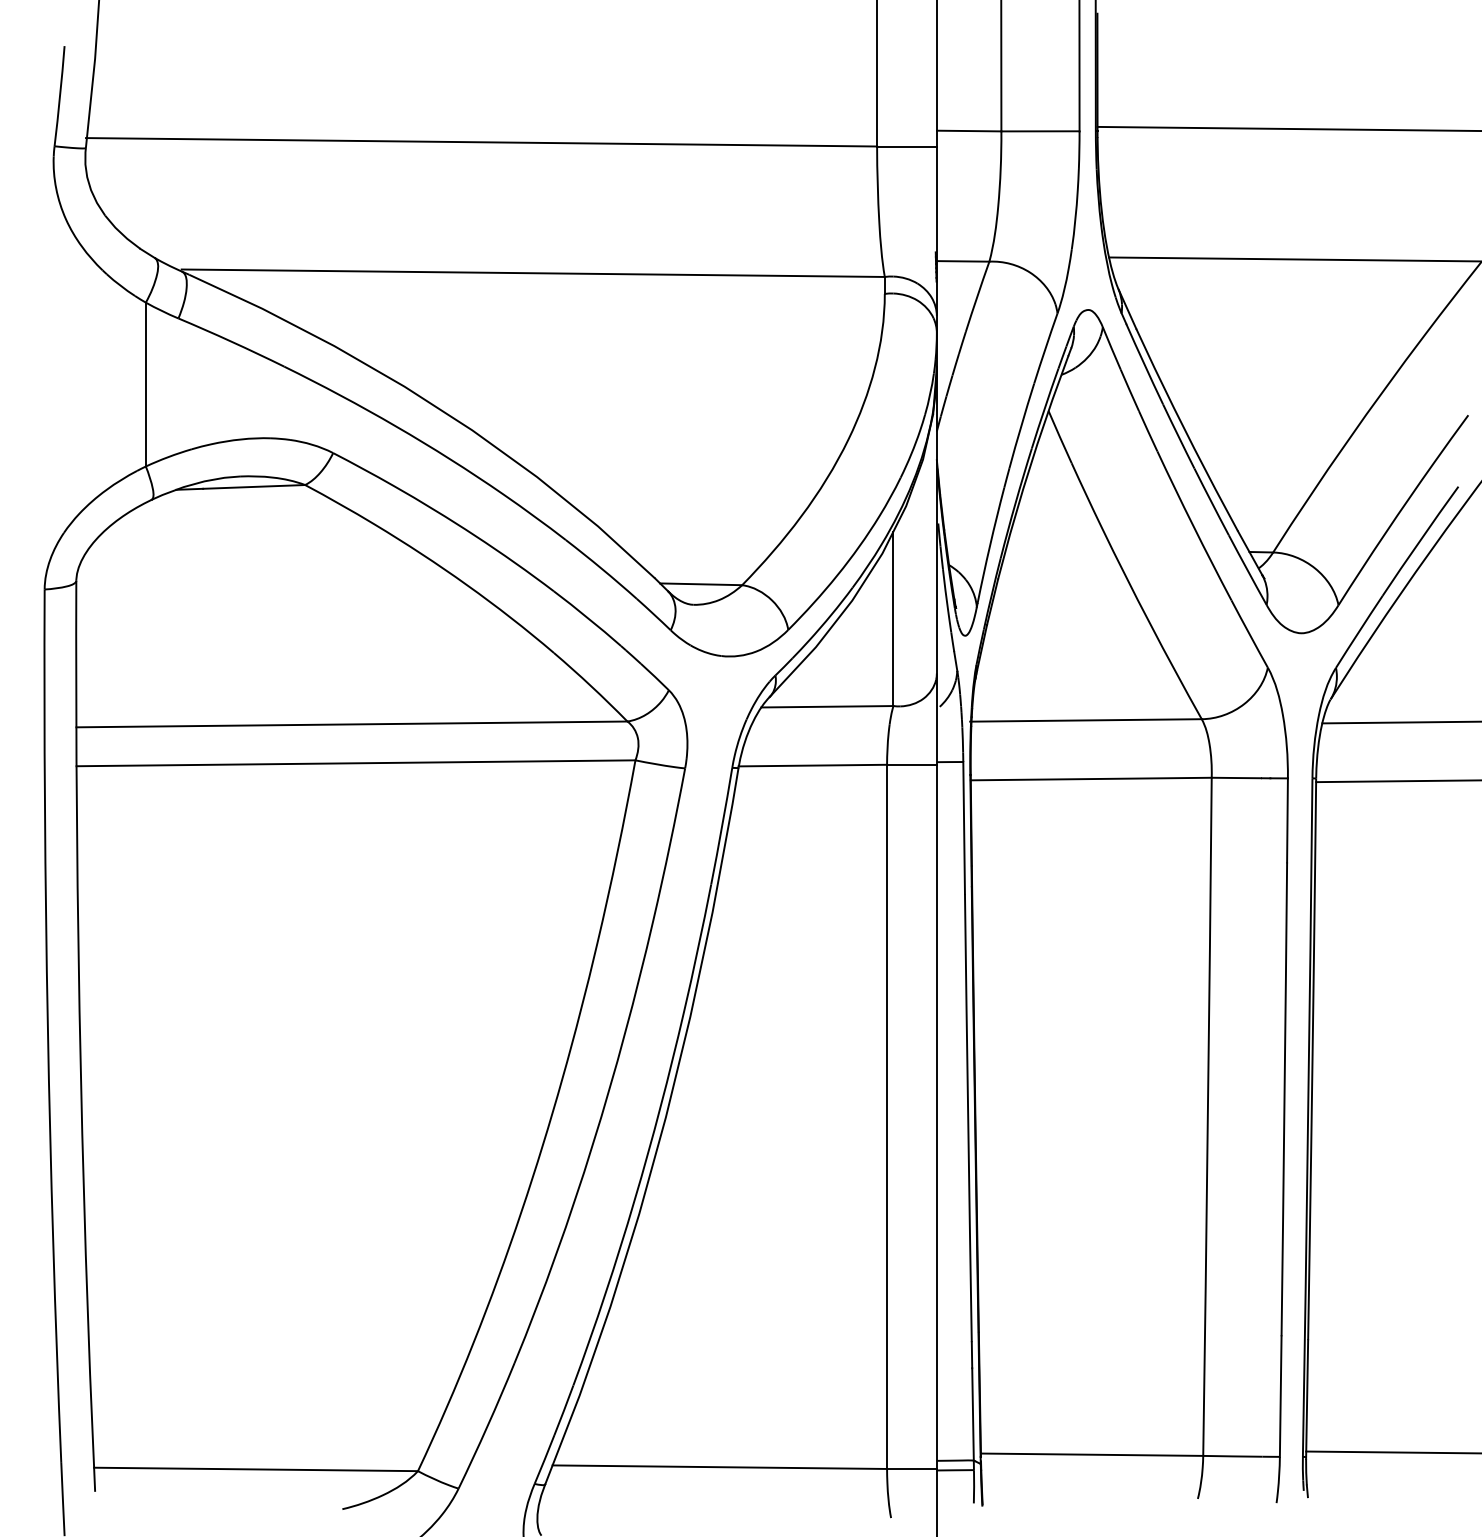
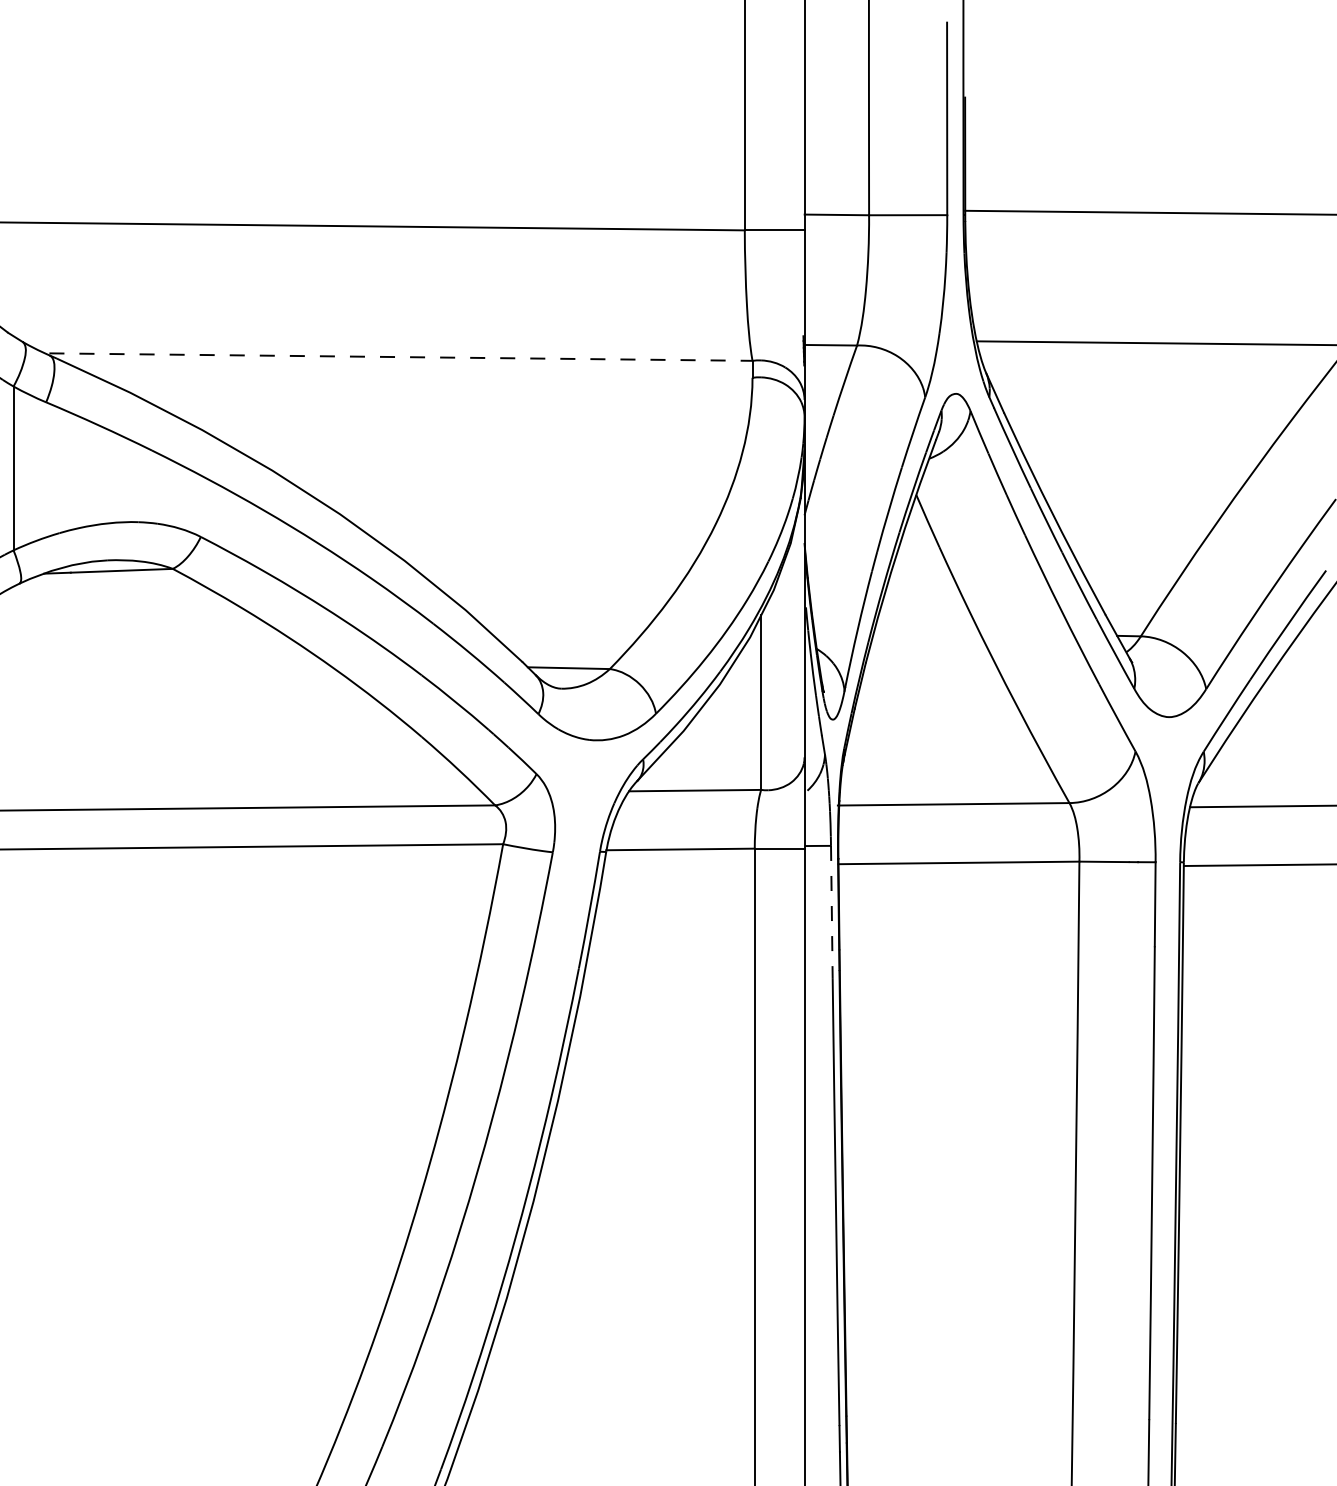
line: (533, 273) -> (401, 357), solid -> dashed
line: (964, 828) -> (832, 912), solid -> dashed

